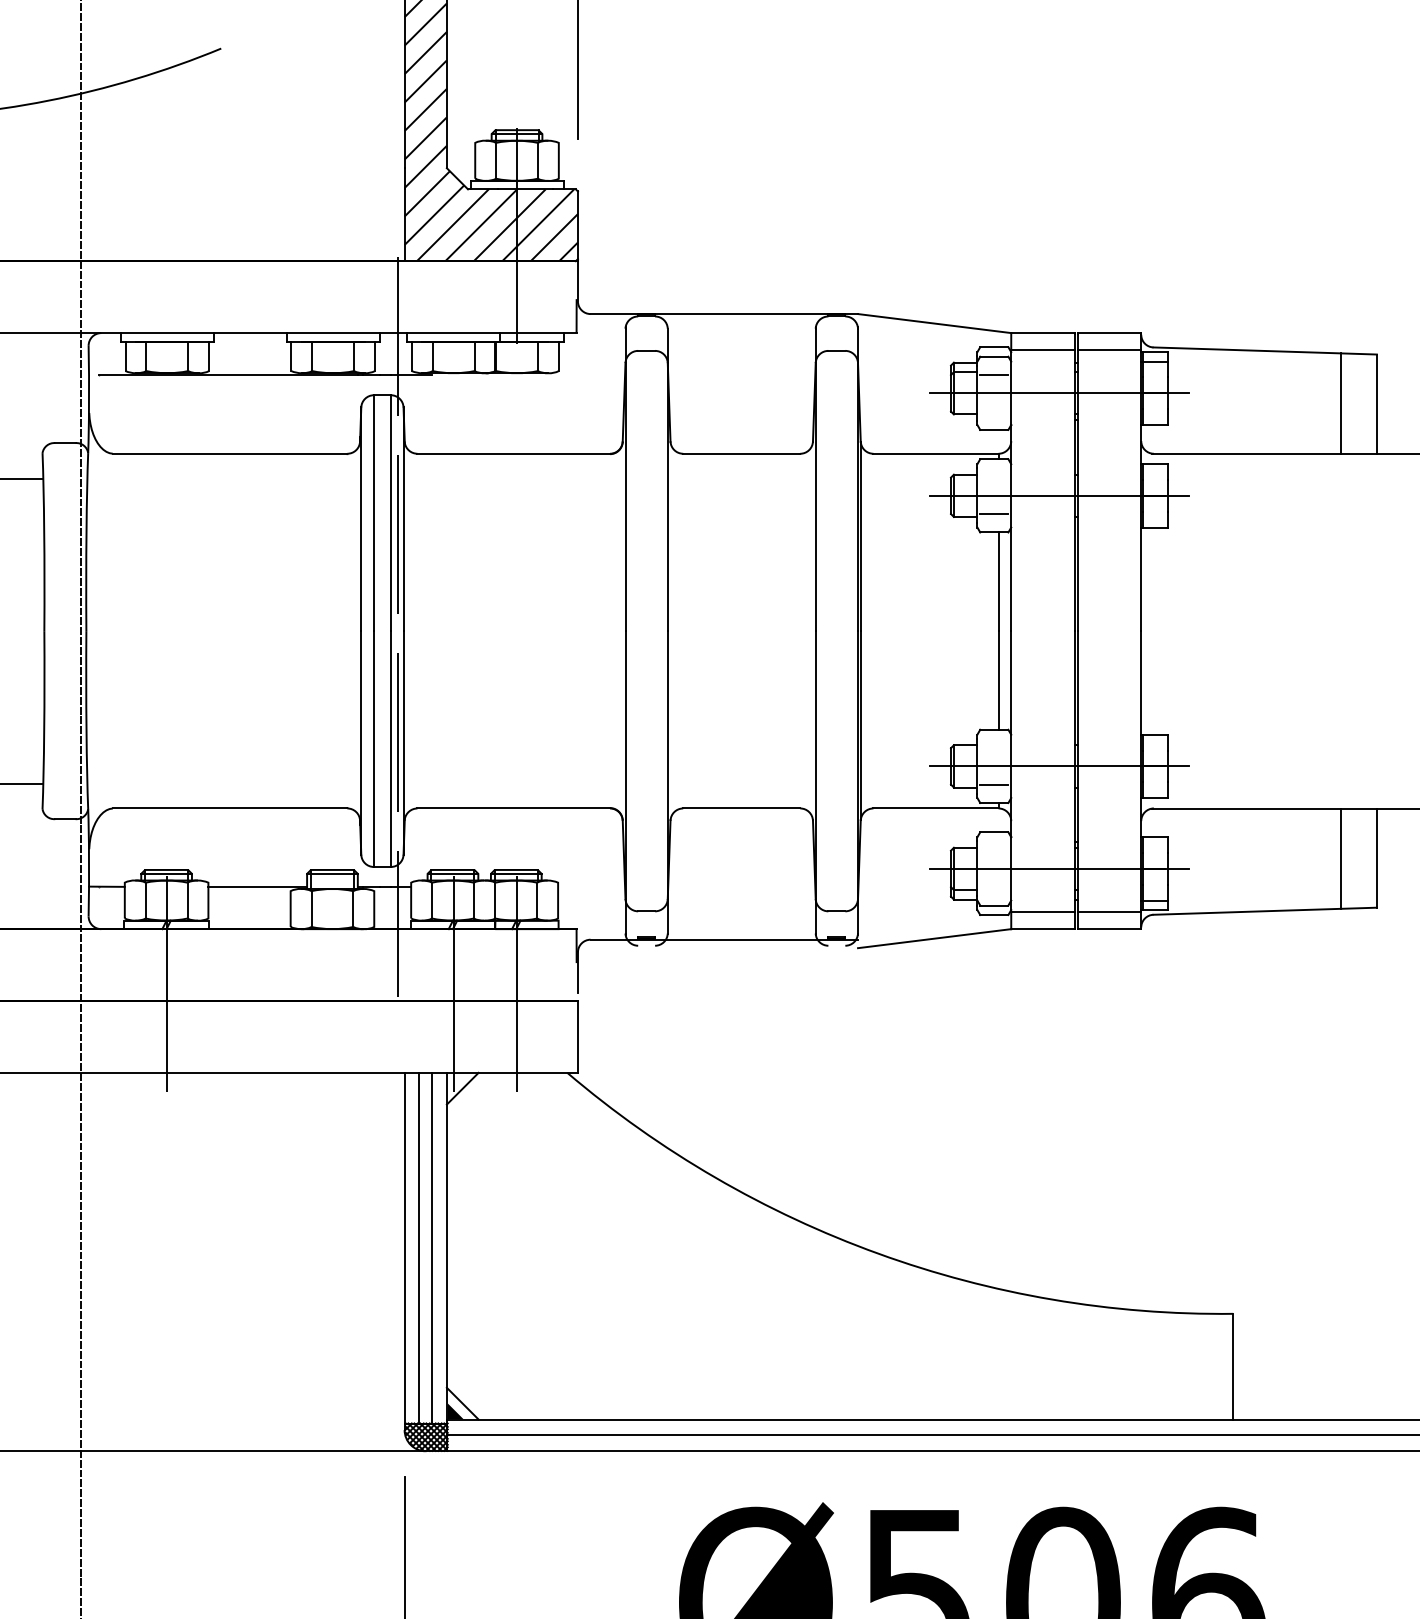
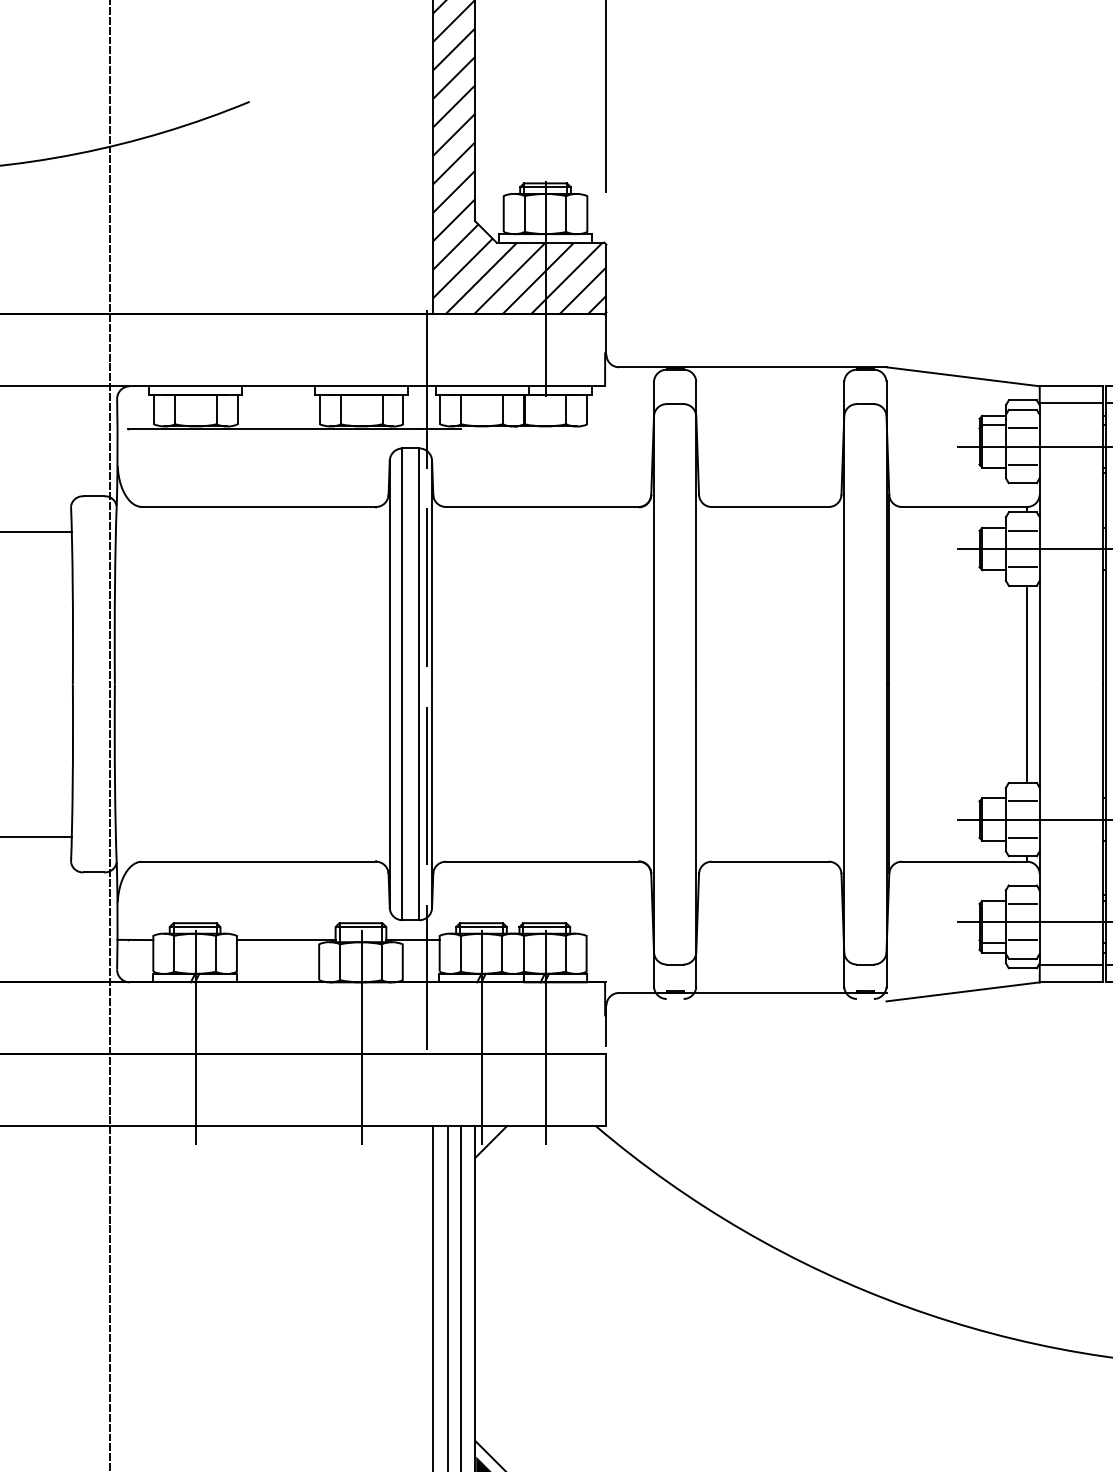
line: (994, 411) -> (1023, 464), added
line: (994, 477) -> (1023, 530), added
line: (994, 748) -> (1023, 801), added
line: (994, 850) -> (1023, 903), added
line: (994, 887) -> (1023, 940), added
line: (333, 983) -> (362, 1036), added

